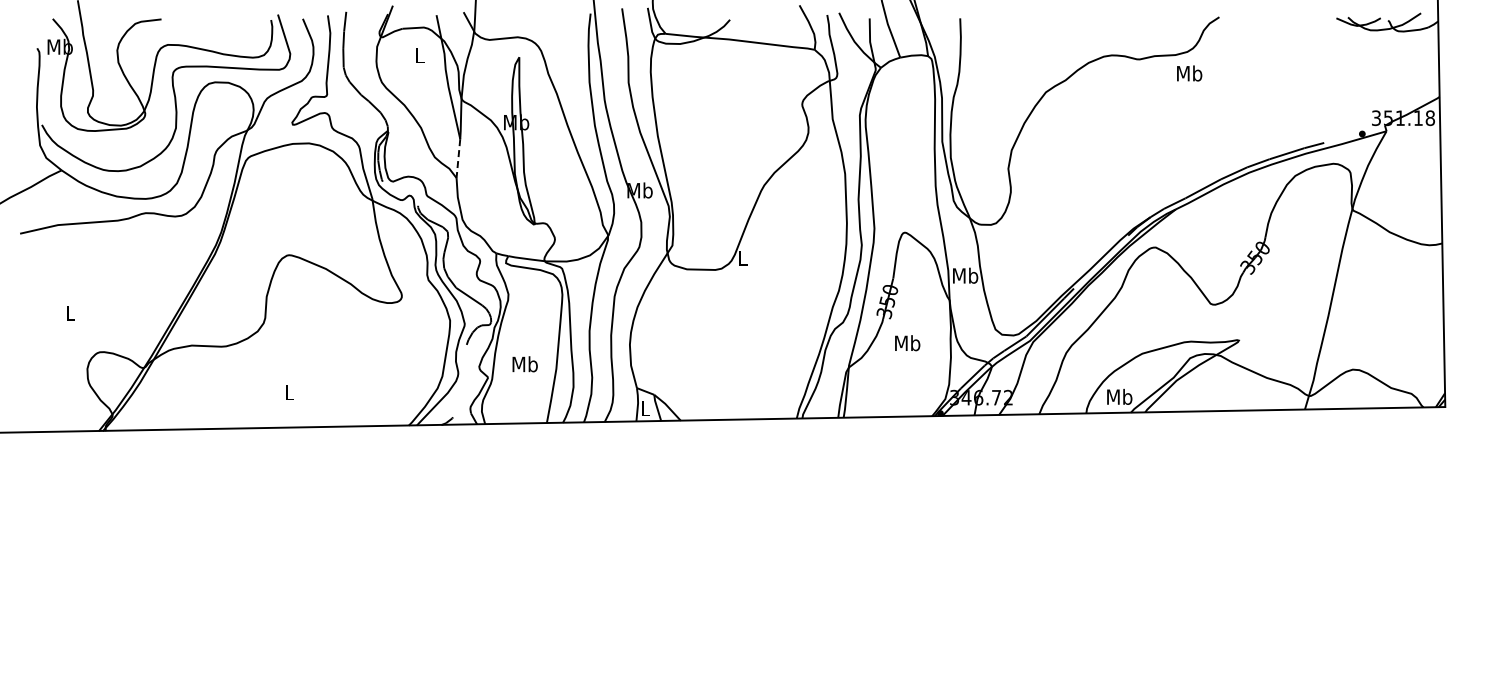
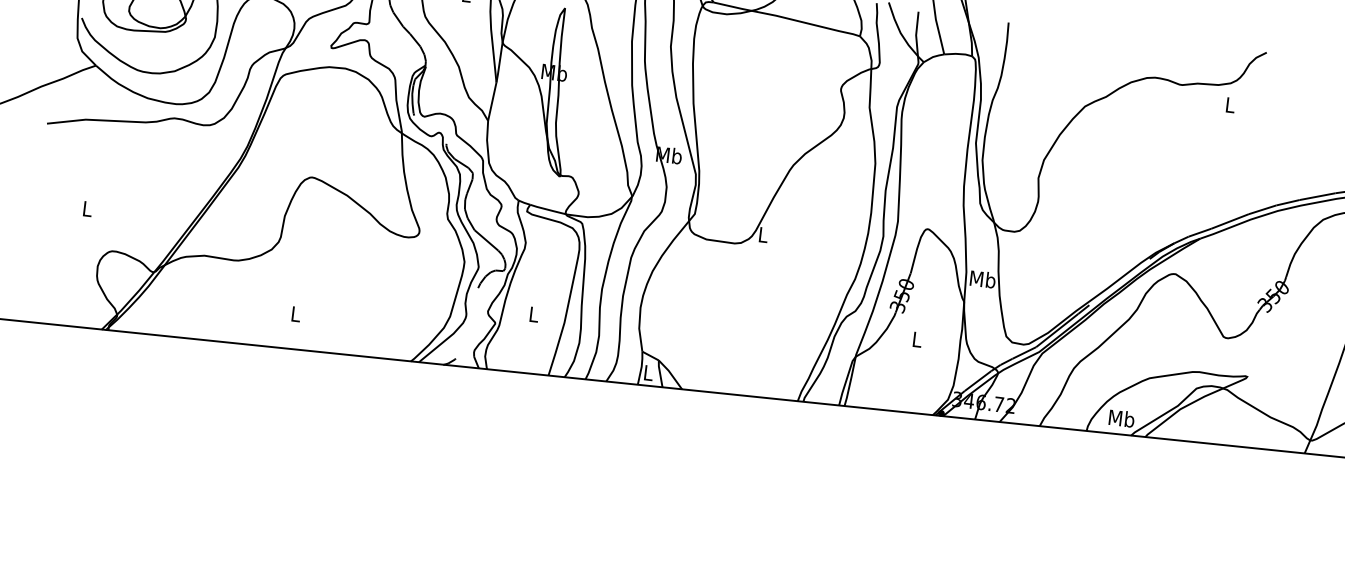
text: (1189, 73) -> (1230, 105), Mb -> L
line: (458, 158) -> (492, 101), dashed -> solid
text: (907, 343) -> (917, 339), Mb -> L
text: (524, 364) -> (533, 314), Mb -> L

